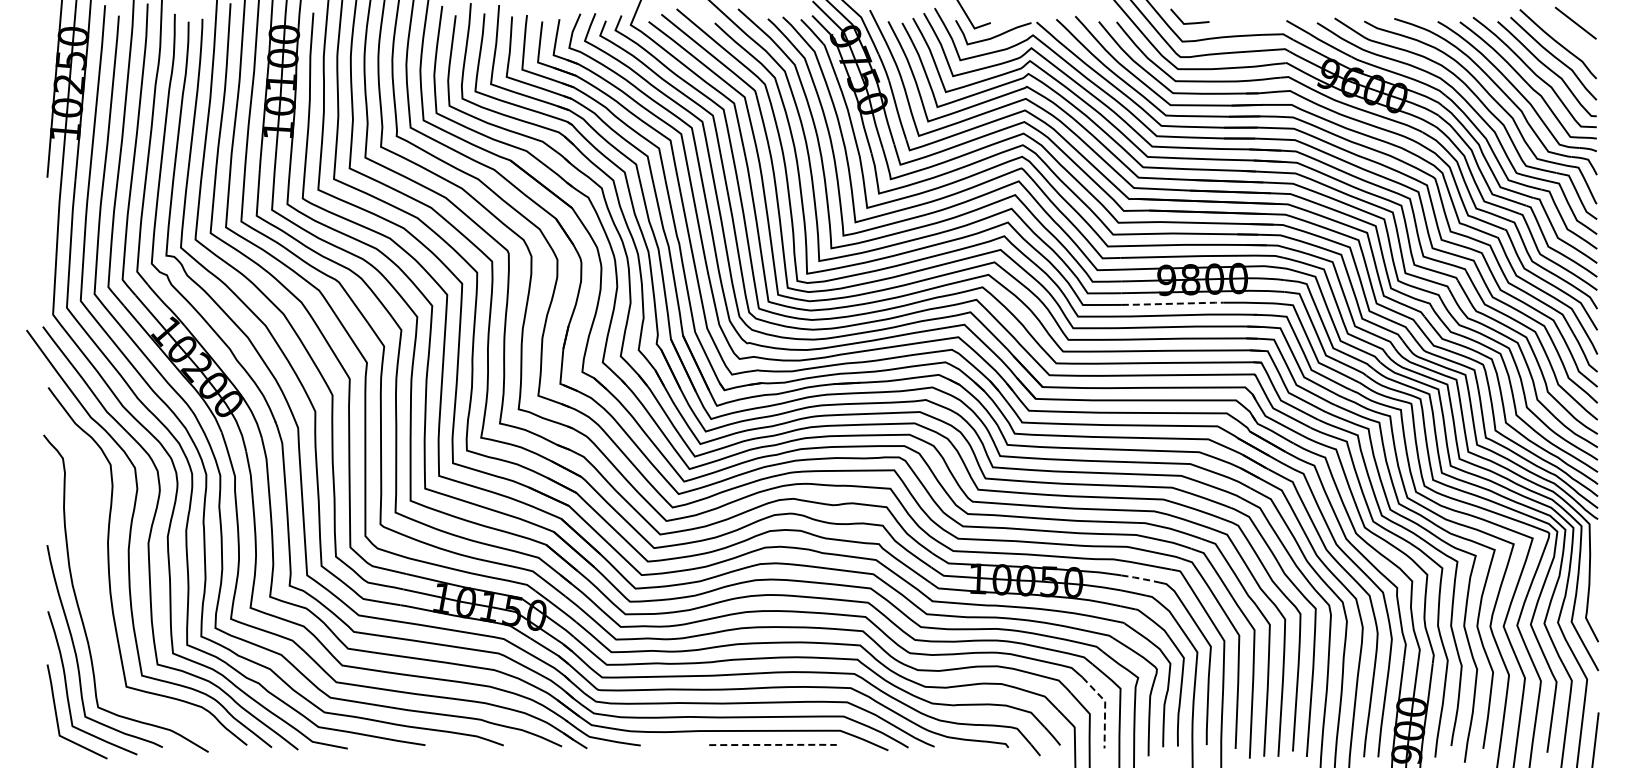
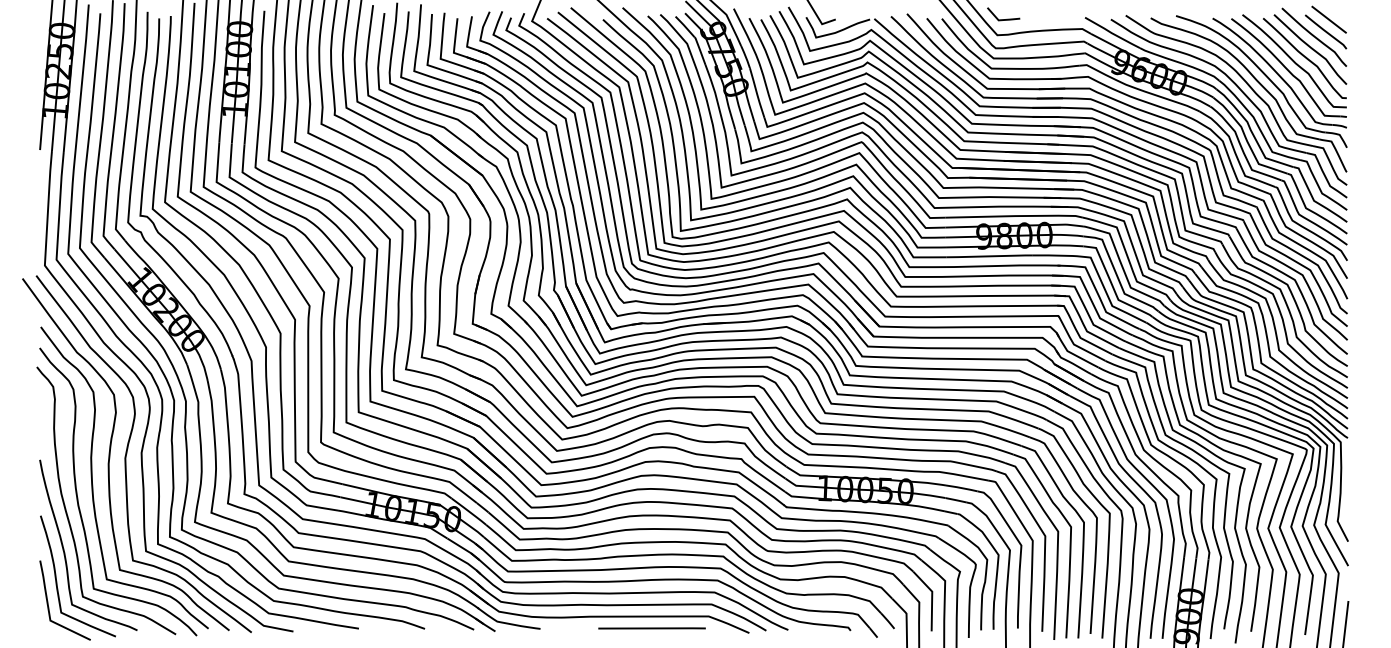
curve: (1571, 37) -> (1325, 31), added
line: (1172, 303) -> (989, 256), dashed -> solid
line: (1140, 578) -> (962, 488), dashed -> solid
curve: (92, 588) -> (78, 496), added
line: (1105, 708) -> (932, 597), dashed -> solid
line: (774, 744) -> (653, 628), dashed -> solid

